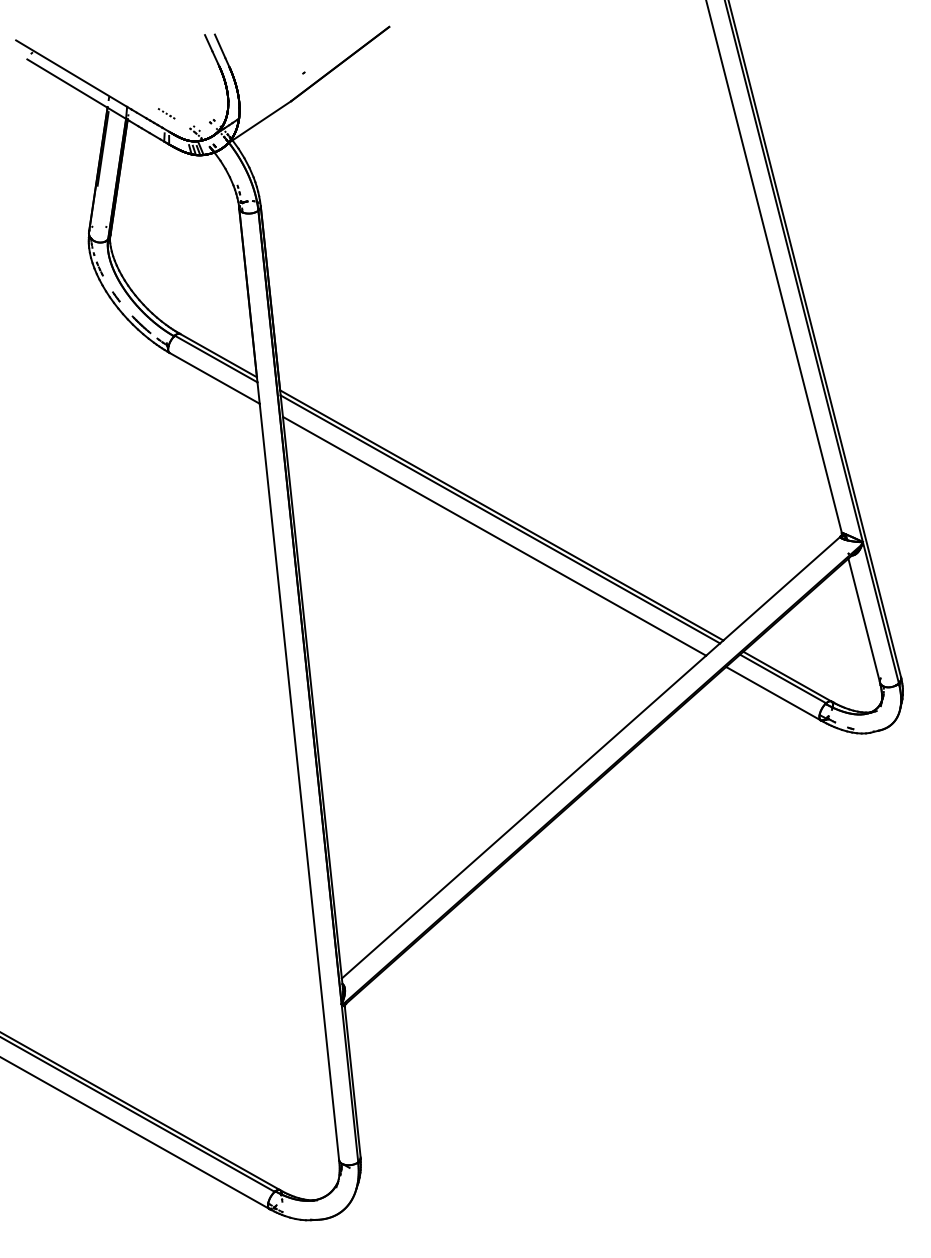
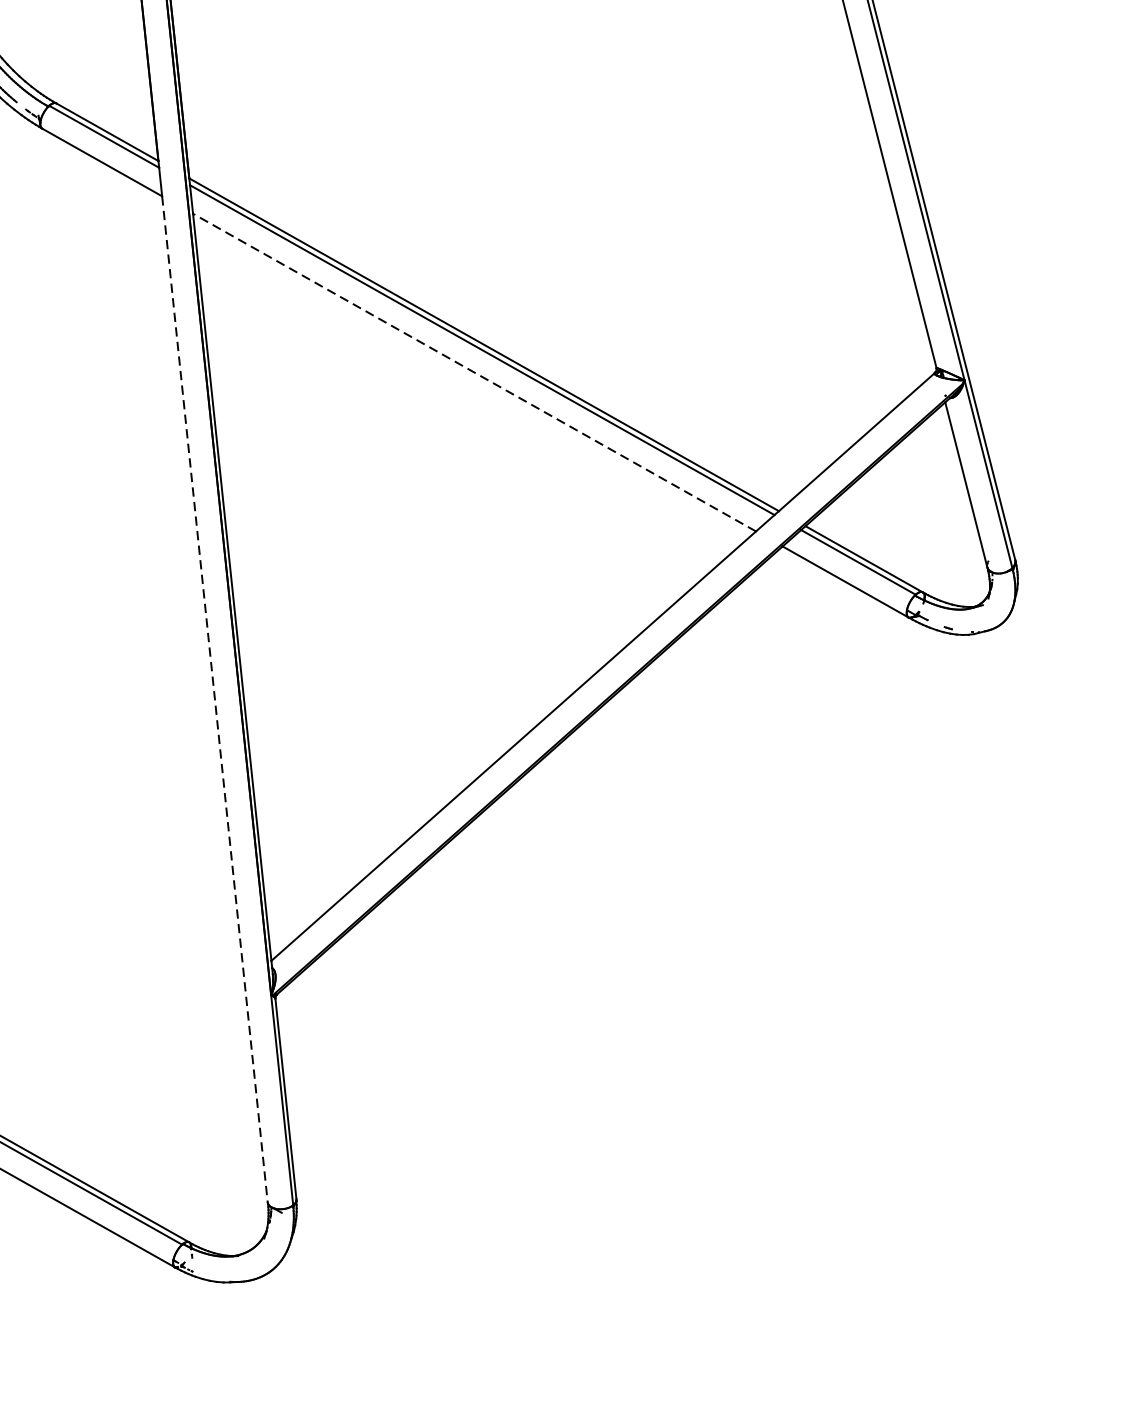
line: (494, 536) -> (474, 372), solid -> dashed
line: (299, 782) -> (215, 700), solid -> dashed

